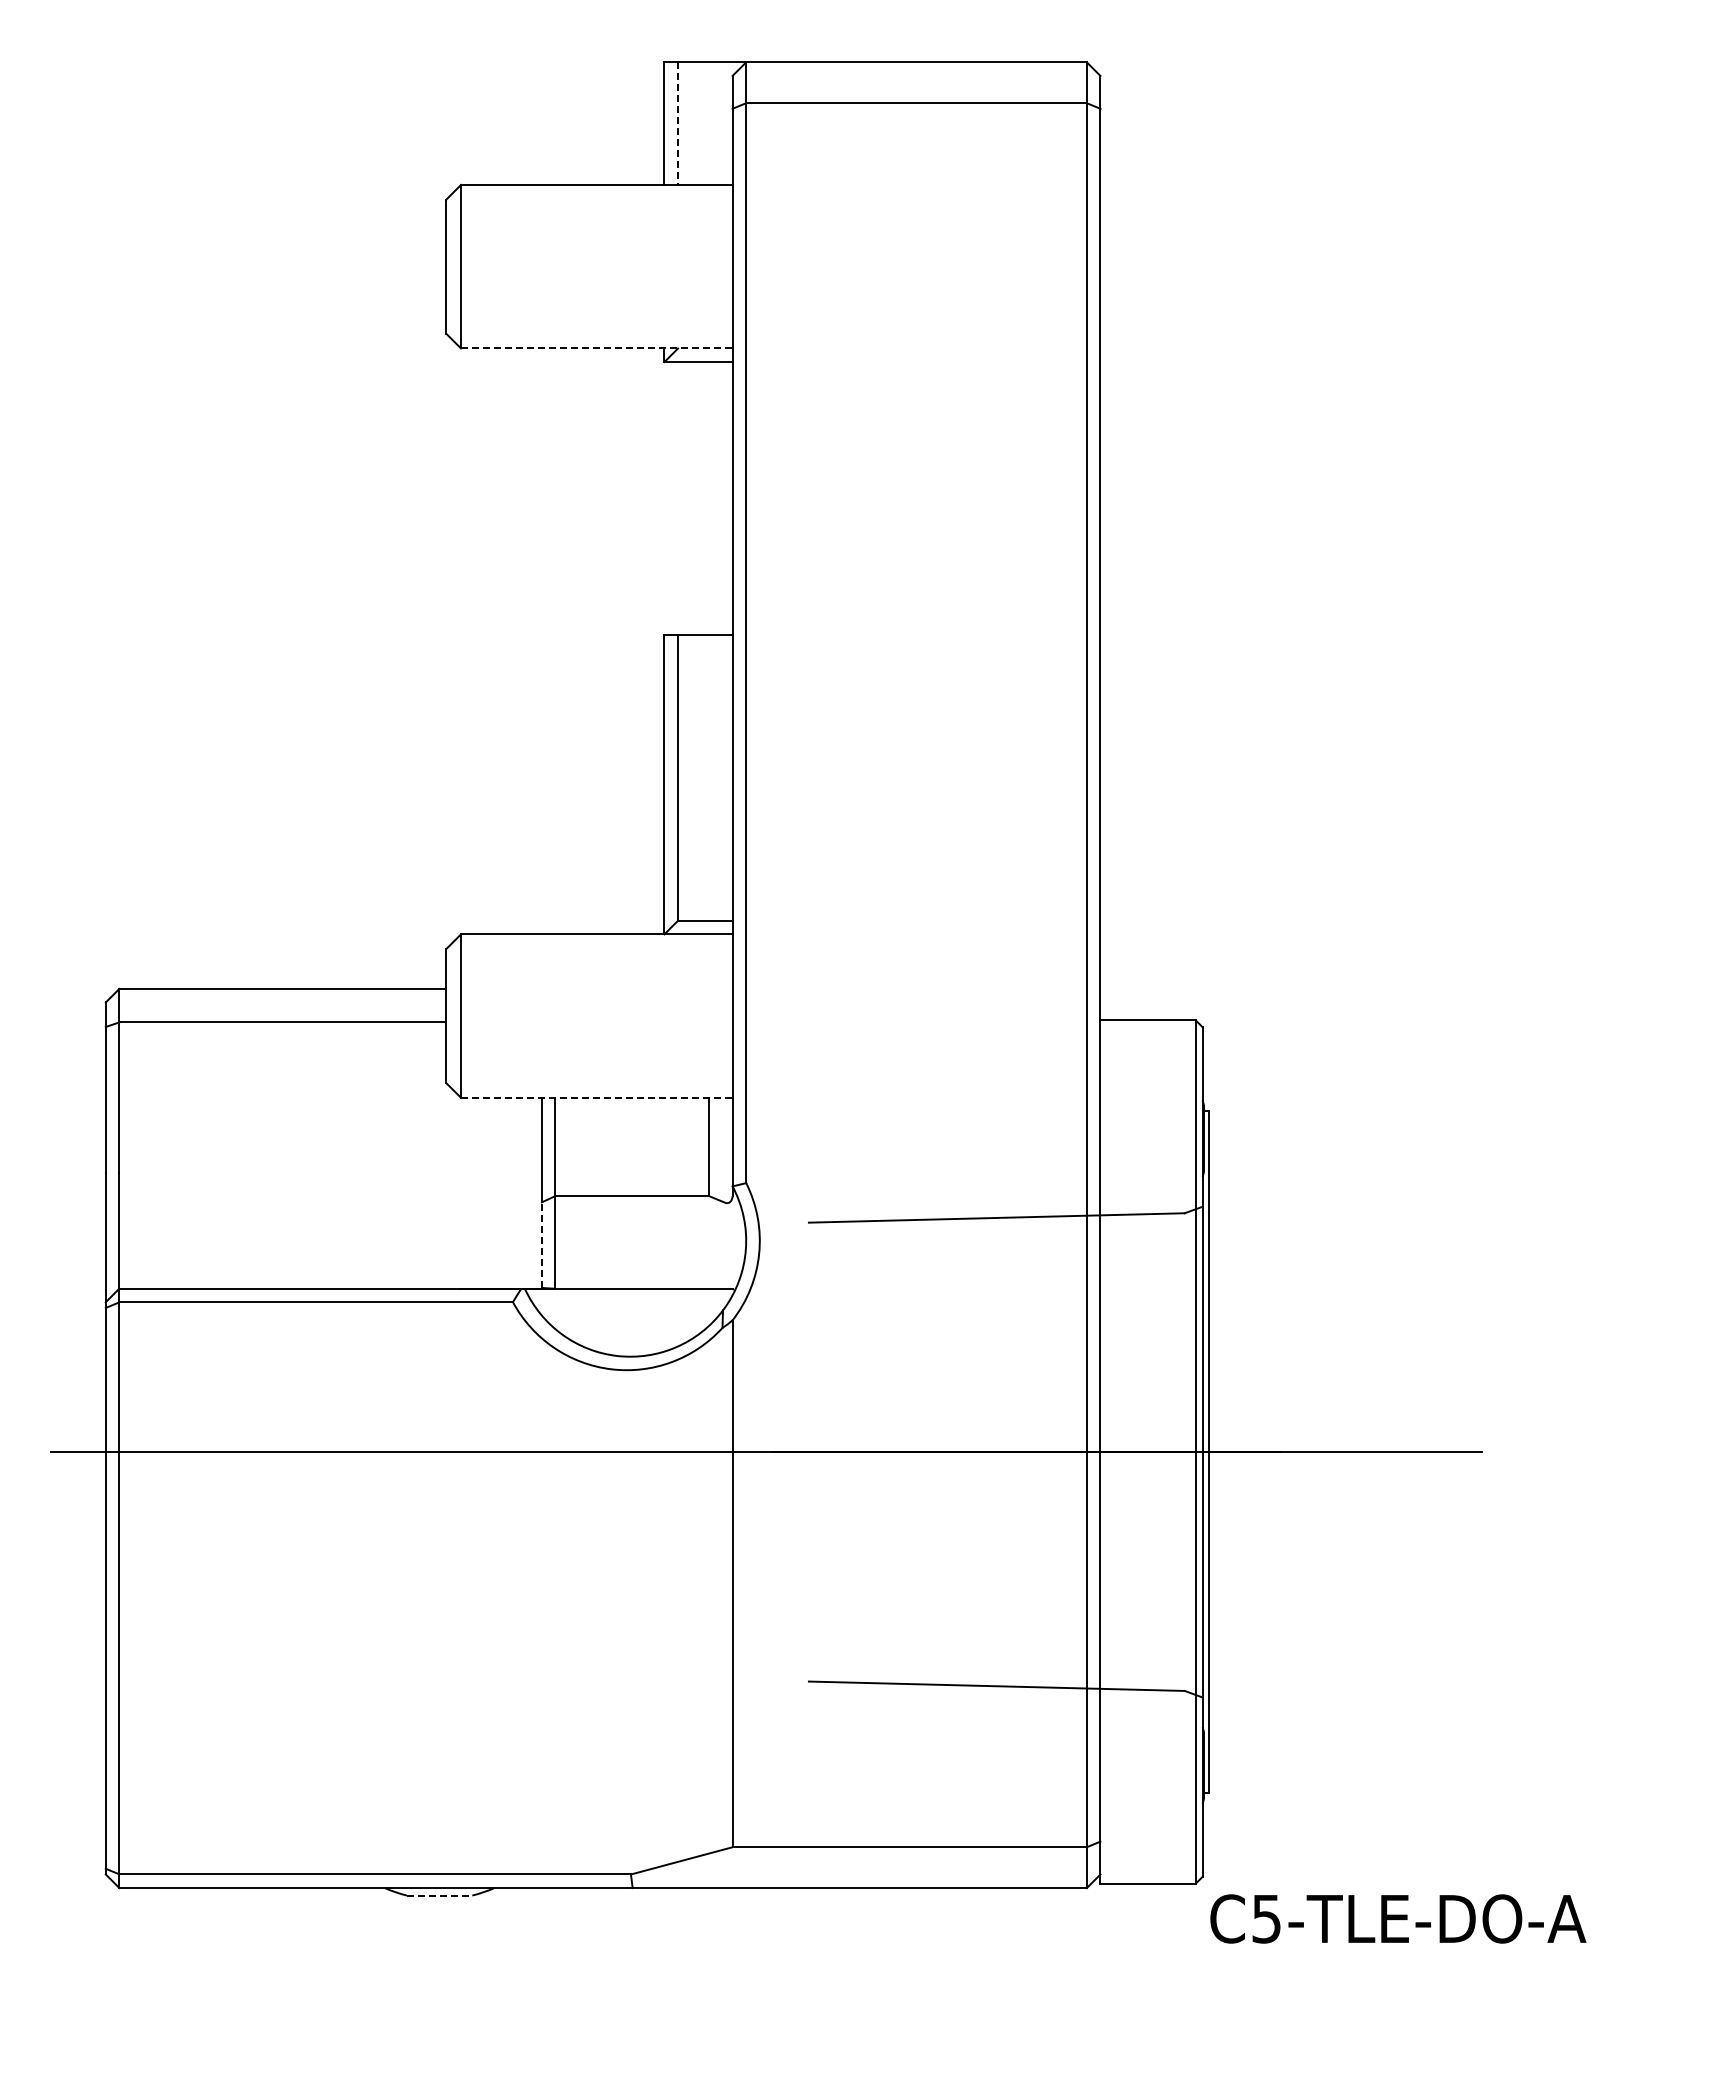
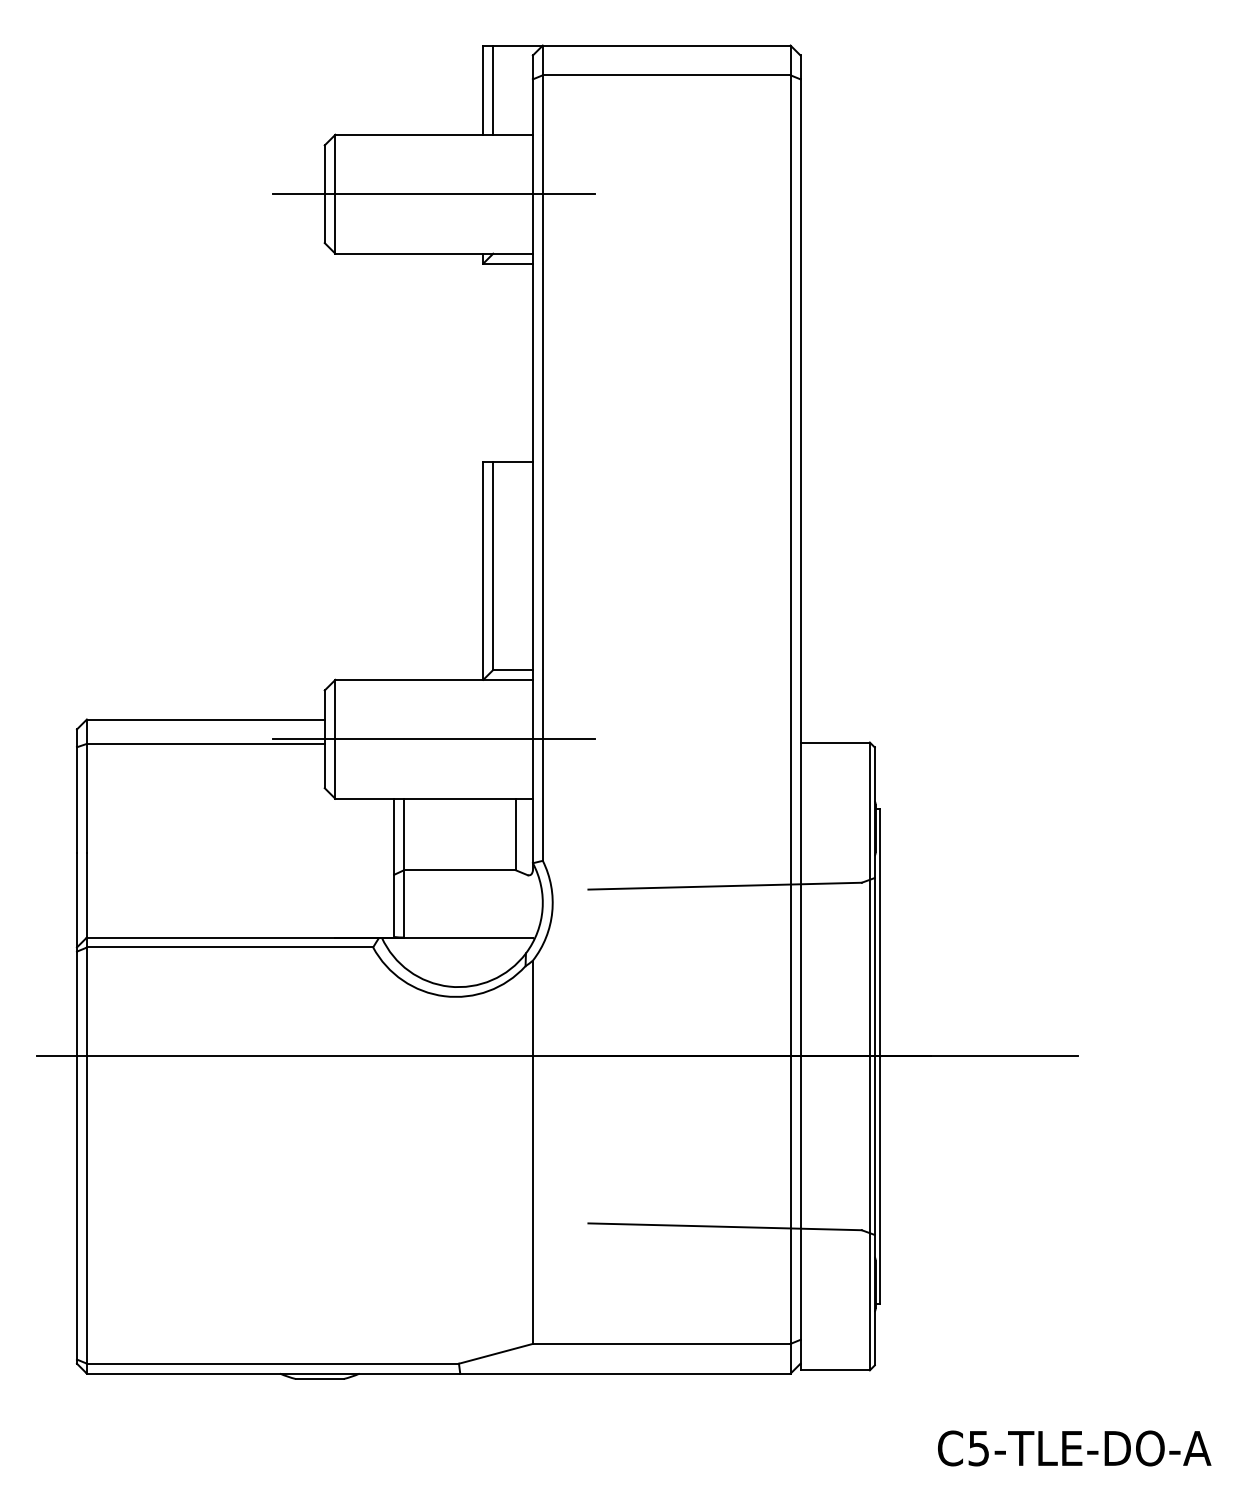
line: (678, 124) -> (493, 90), dashed -> solid
line: (596, 266) -> (433, 194), added
line: (596, 348) -> (433, 253), dashed -> solid
line: (596, 1016) -> (433, 739), added
line: (596, 1097) -> (433, 798), dashed -> solid
line: (541, 1245) -> (393, 906), dashed -> solid
line: (439, 1895) -> (319, 1379), dashed -> solid
text: (1398, 1918) -> (1074, 1448), moved

